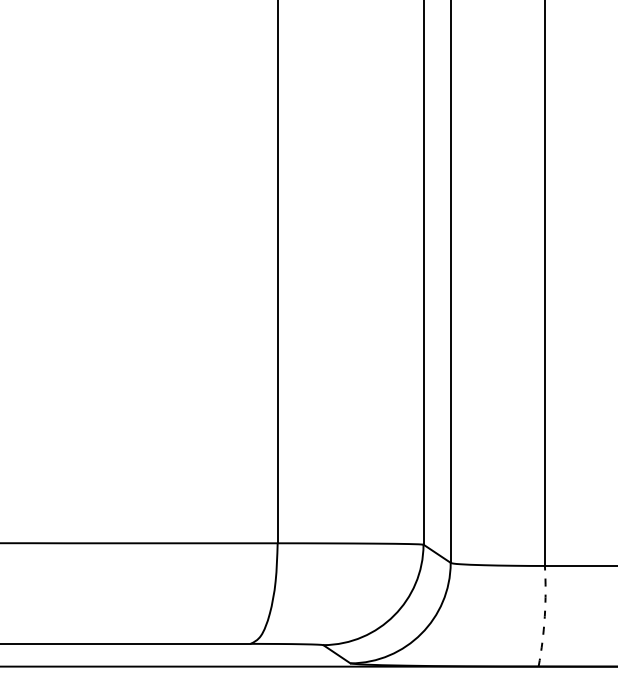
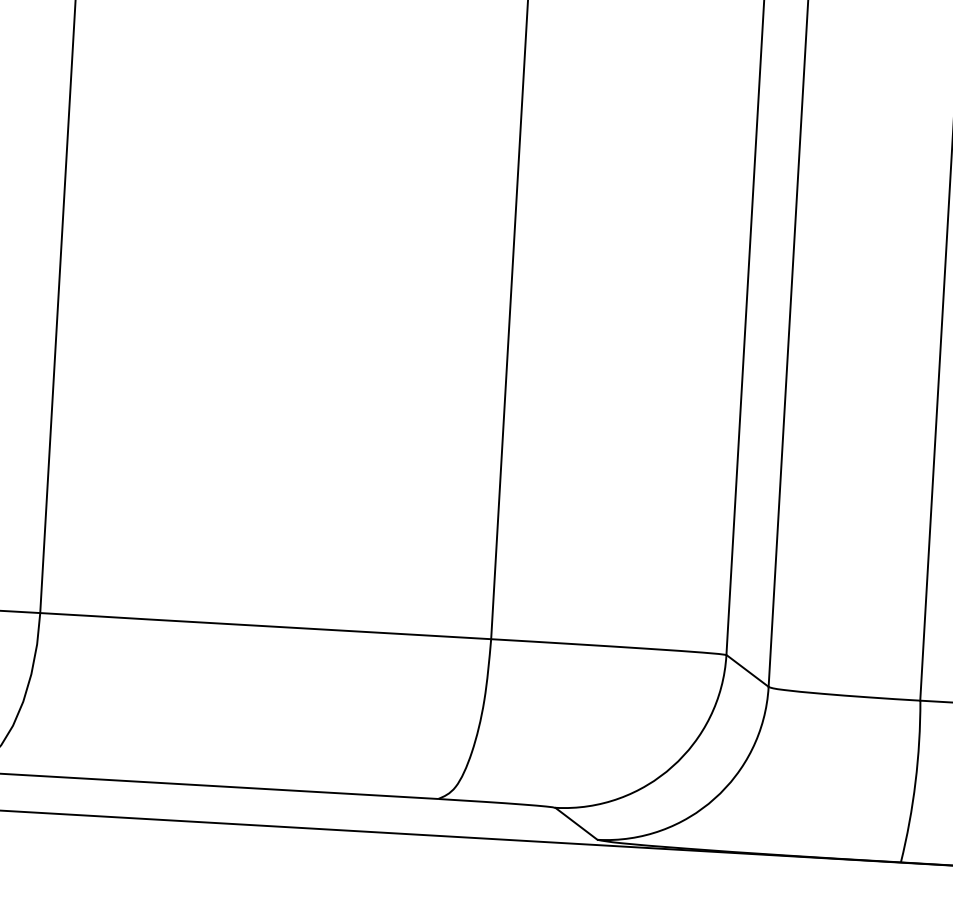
arc: (544, 616) -> (915, 782), dashed -> solid

